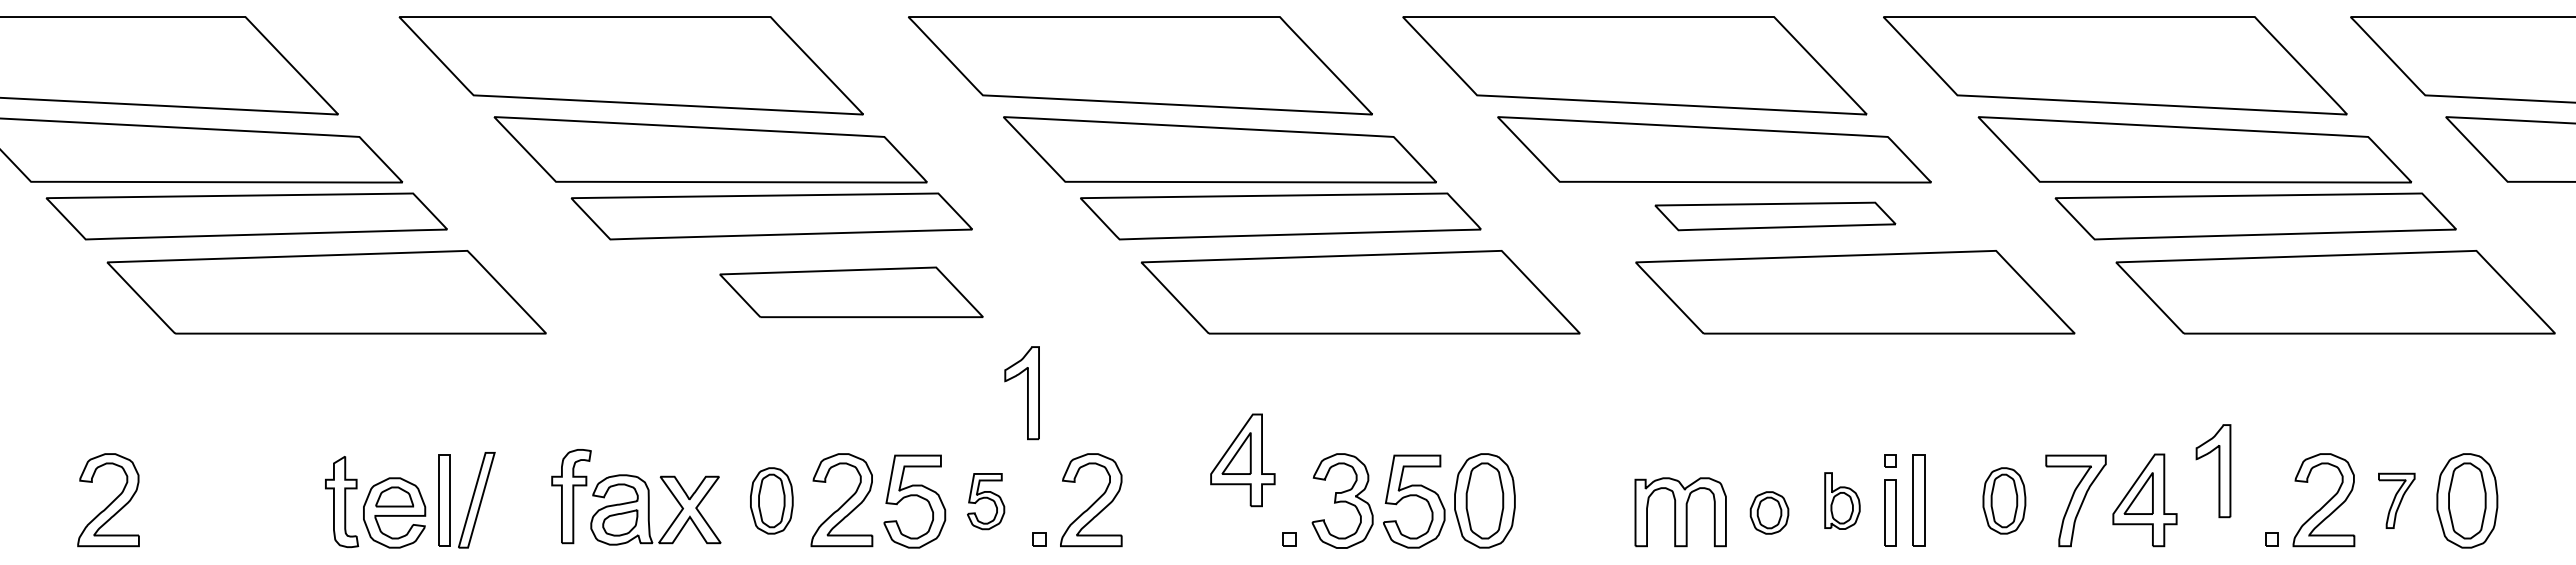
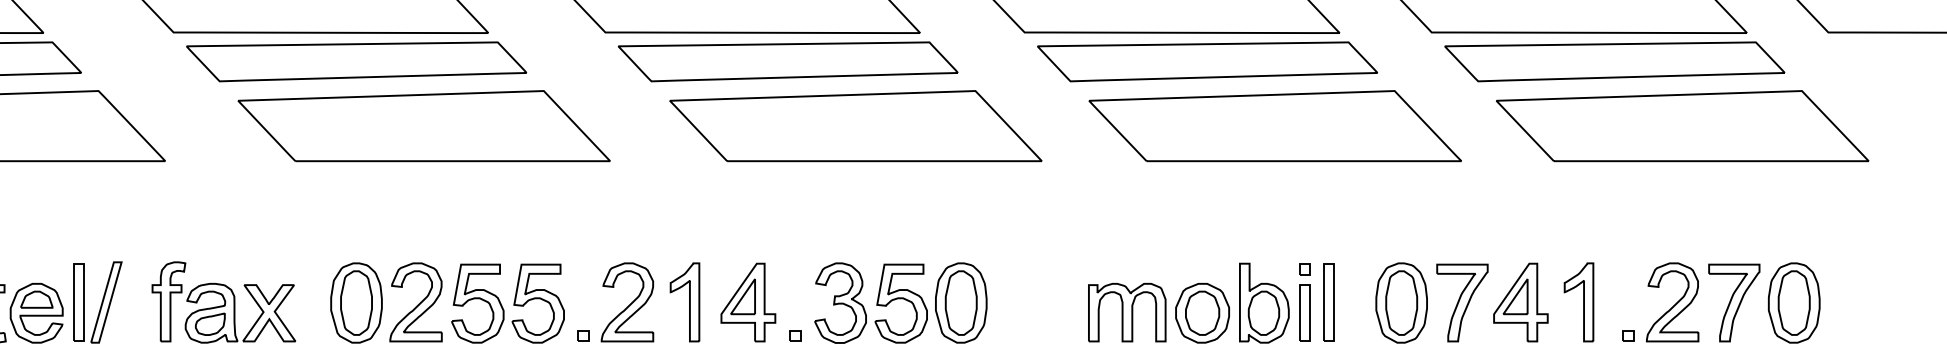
part: (1775, 216) -> (1207, 61), size x1.67
part: (851, 292) -> (424, 126), size x1.67
part: (1021, 393) -> (684, 302), moved
part: (1242, 460) -> (748, 302), moved
part: (2213, 471) -> (1579, 302), moved
part: (636, 497) -> (224, 302), moved
part: (771, 500) -> (356, 302), size x1.43
part: (1842, 500) -> (1264, 302), size x1.67
part: (2004, 500) -> (1401, 302), size x1.43
part: (2396, 500) -> (1734, 302), size x1.67
part: (985, 501) -> (537, 303), size x1.67
part: (1769, 512) -> (1202, 312), size x1.67

